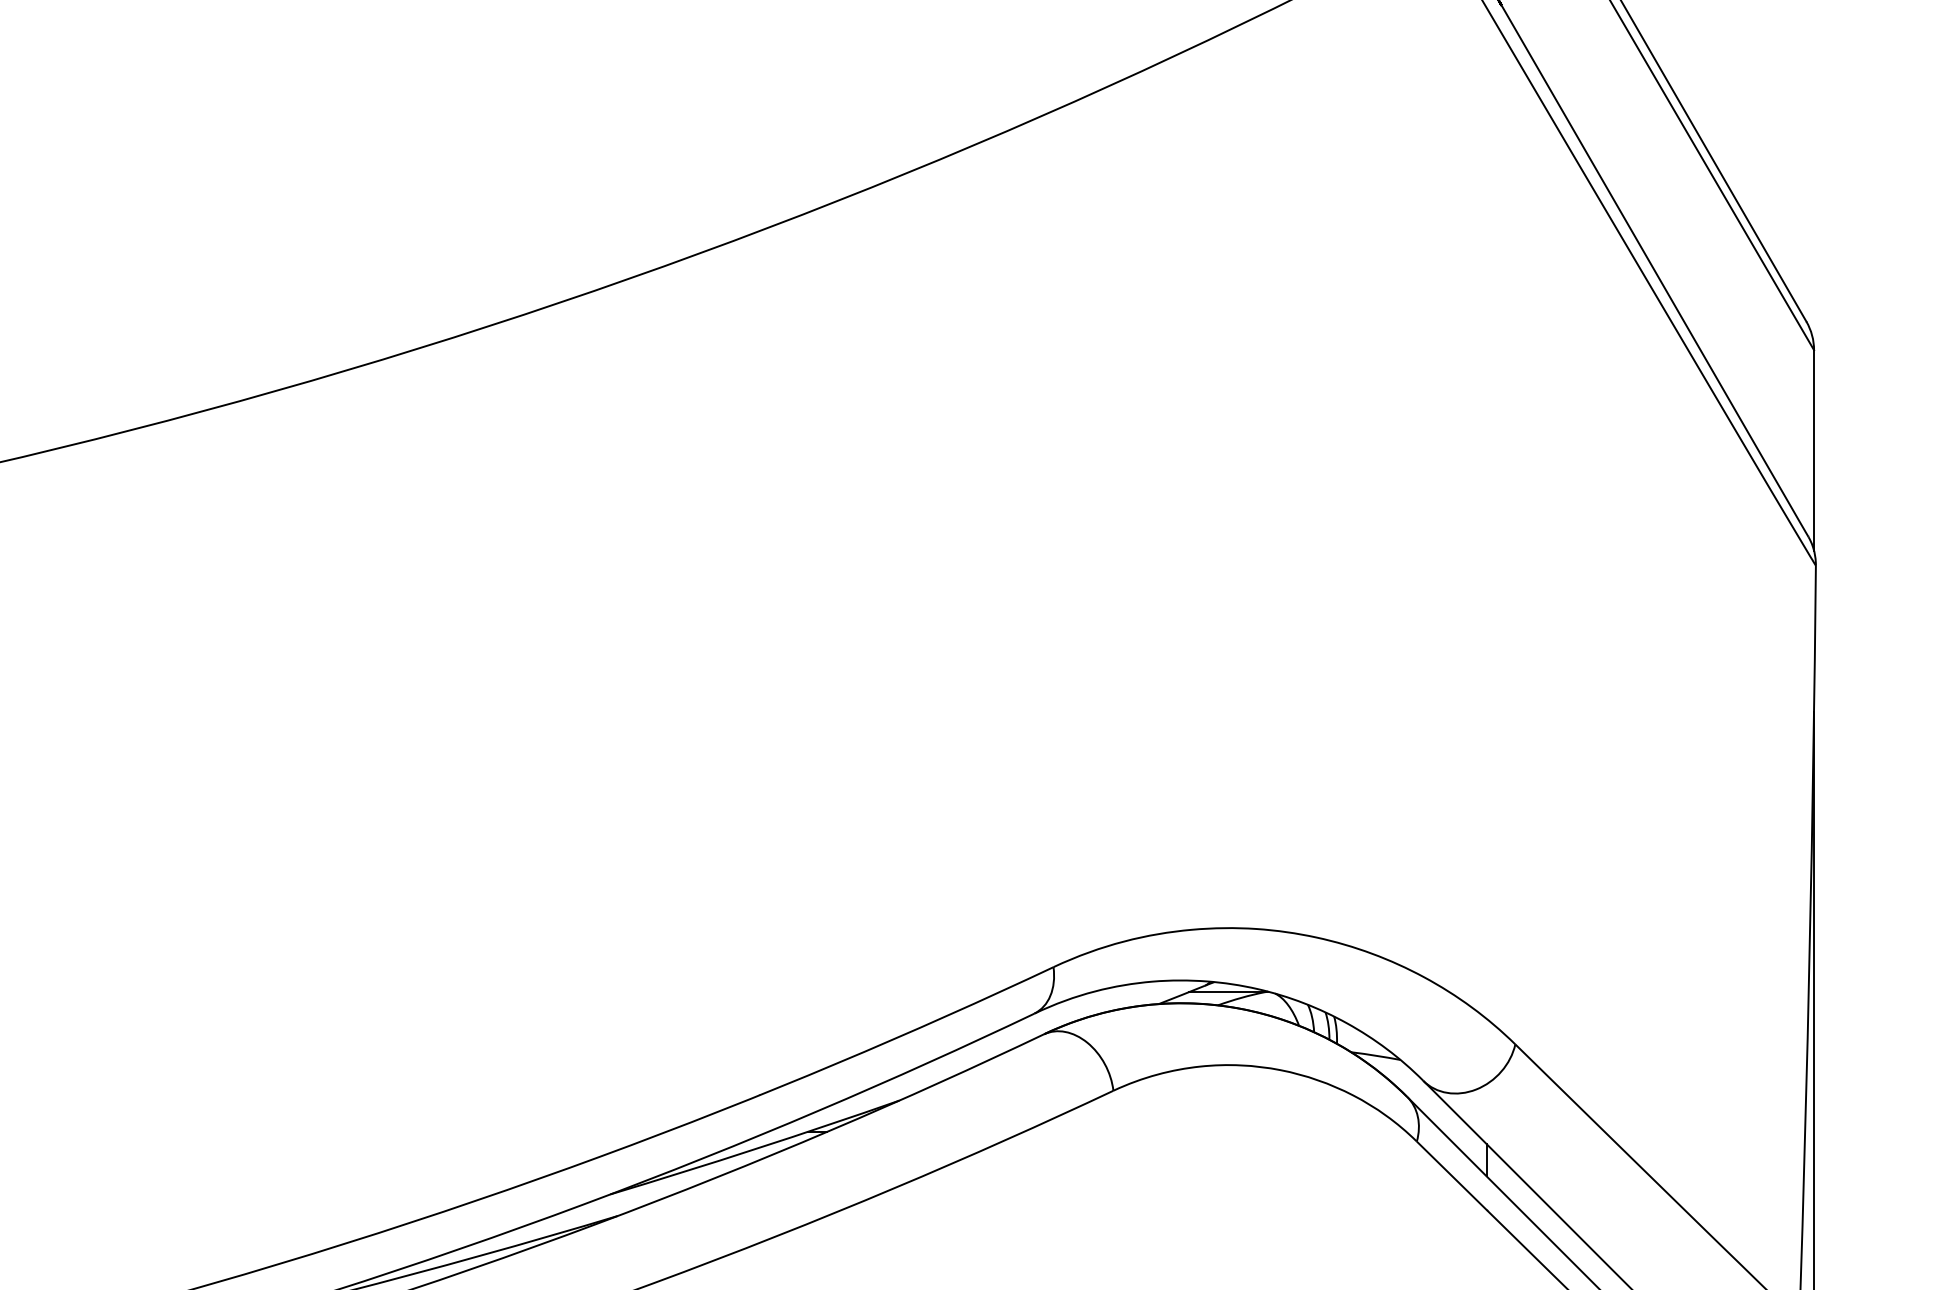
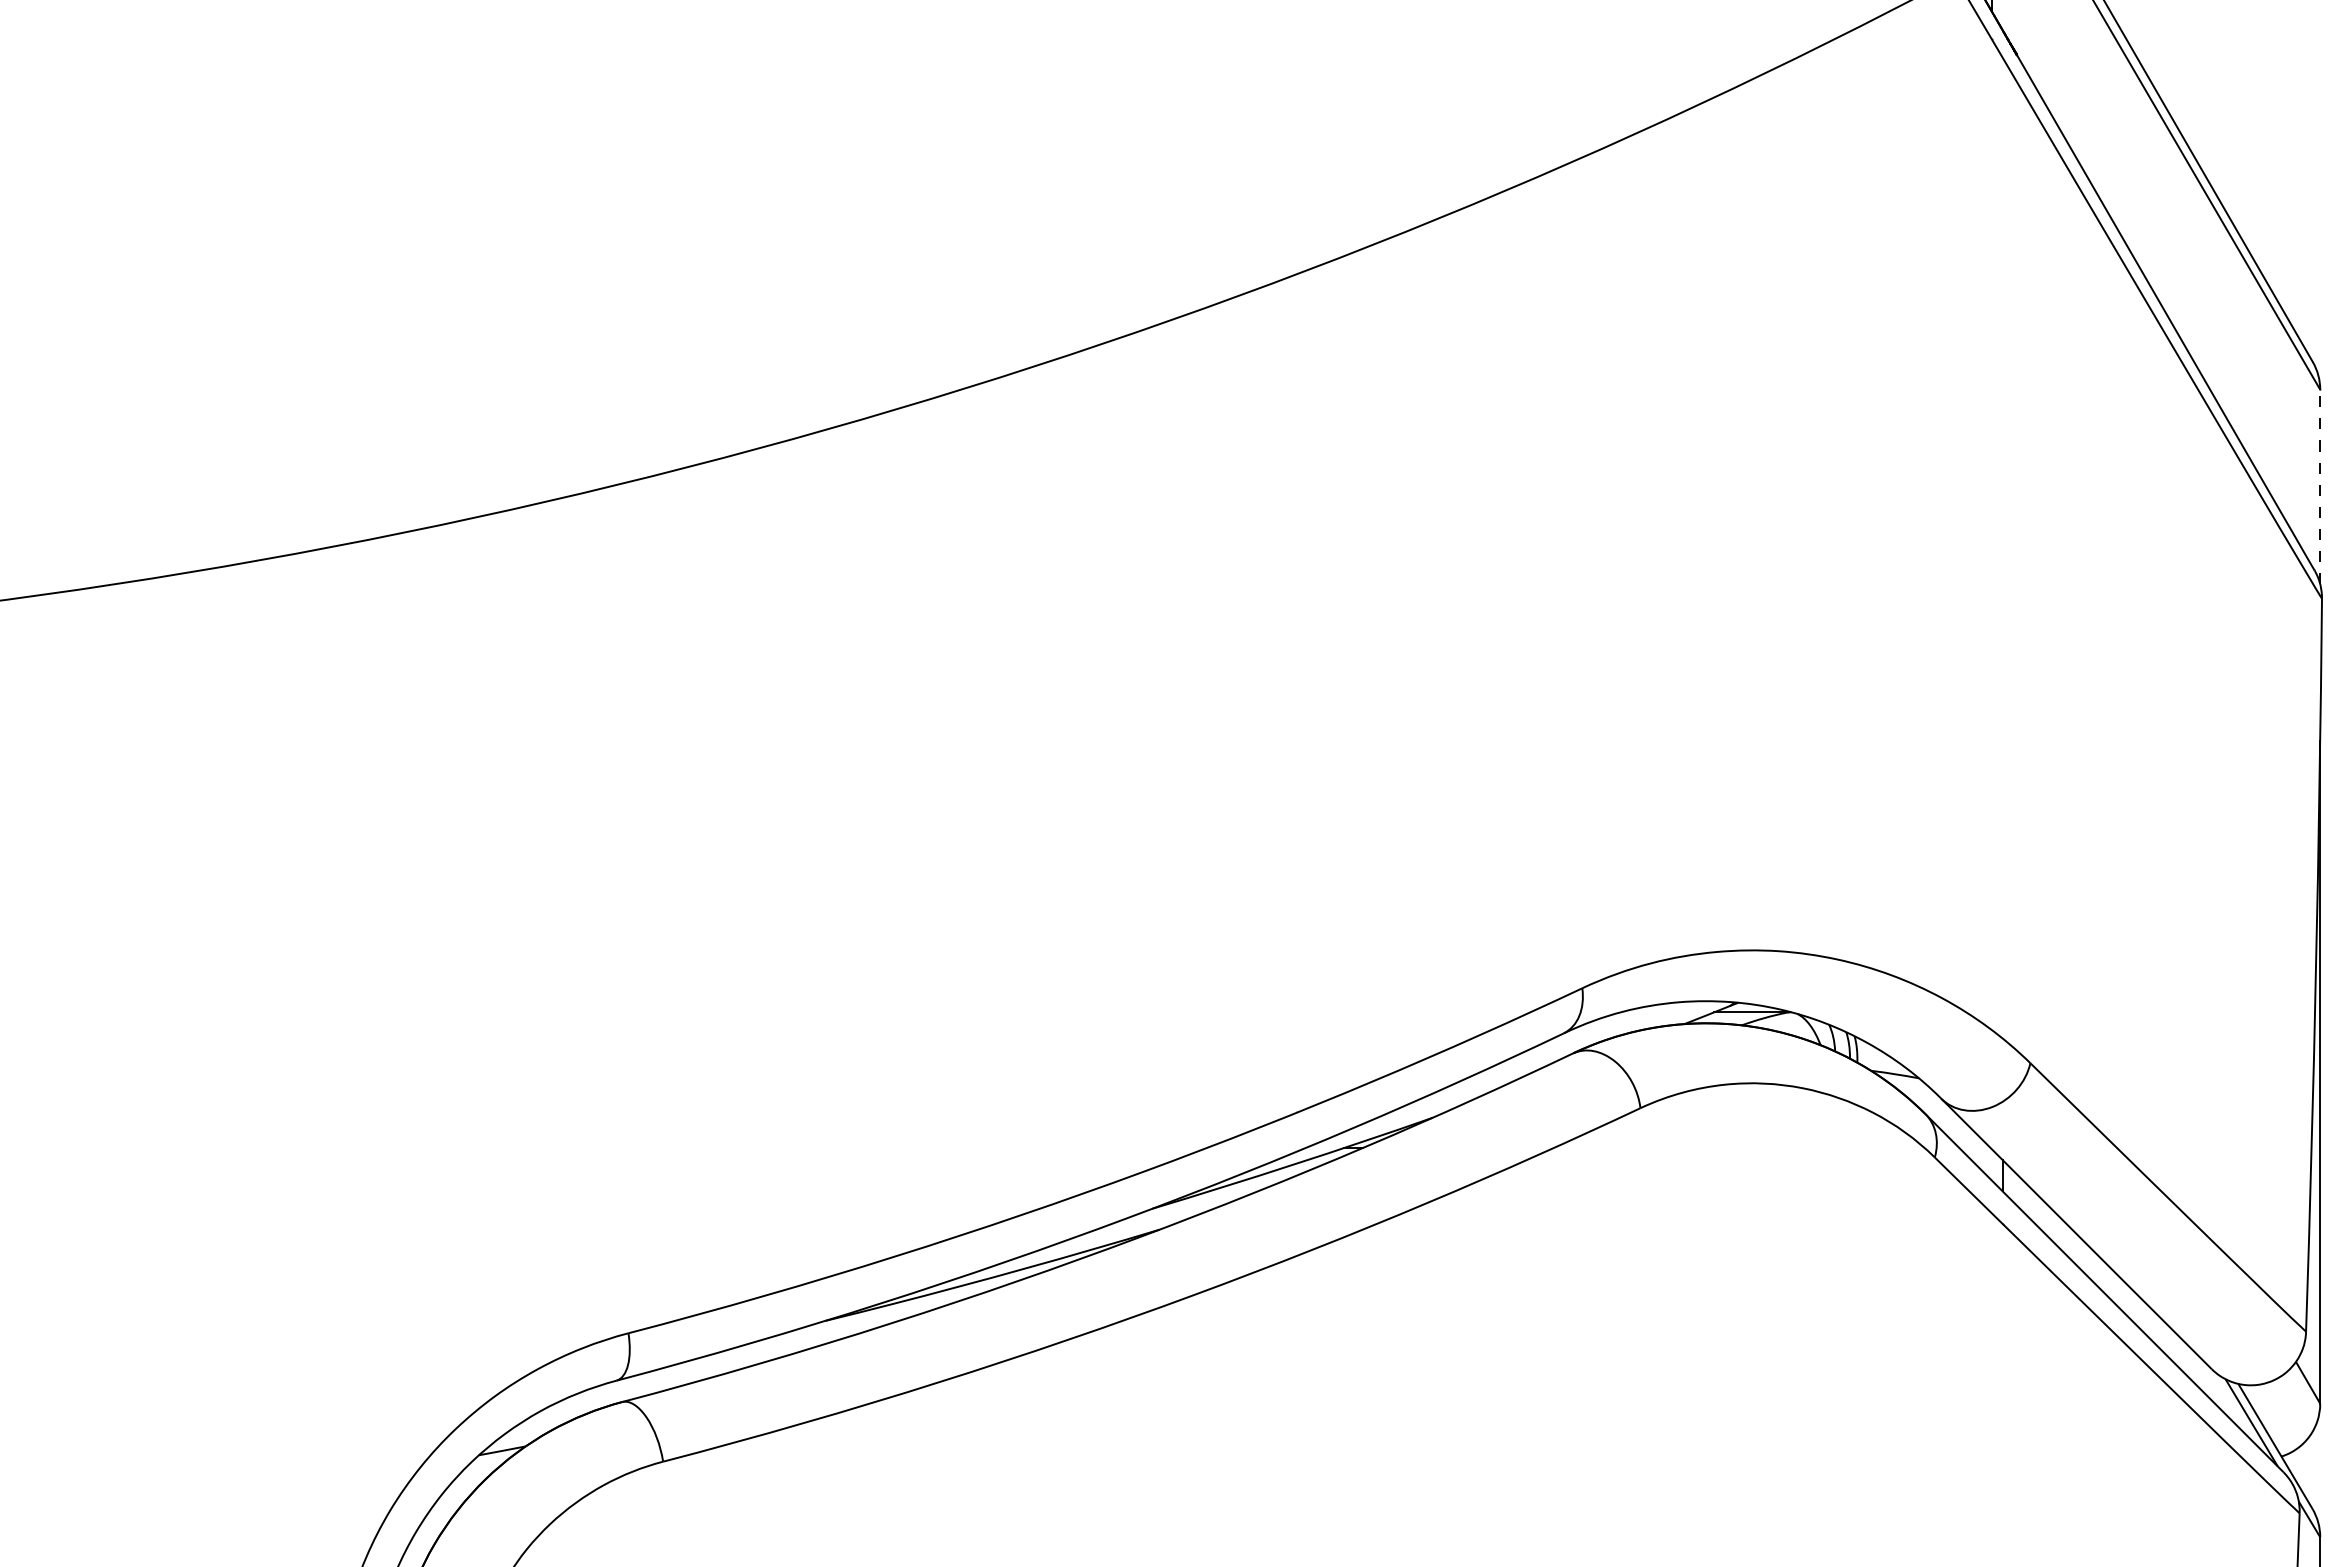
line: (1814, 449) -> (2320, 486), solid -> dashed

